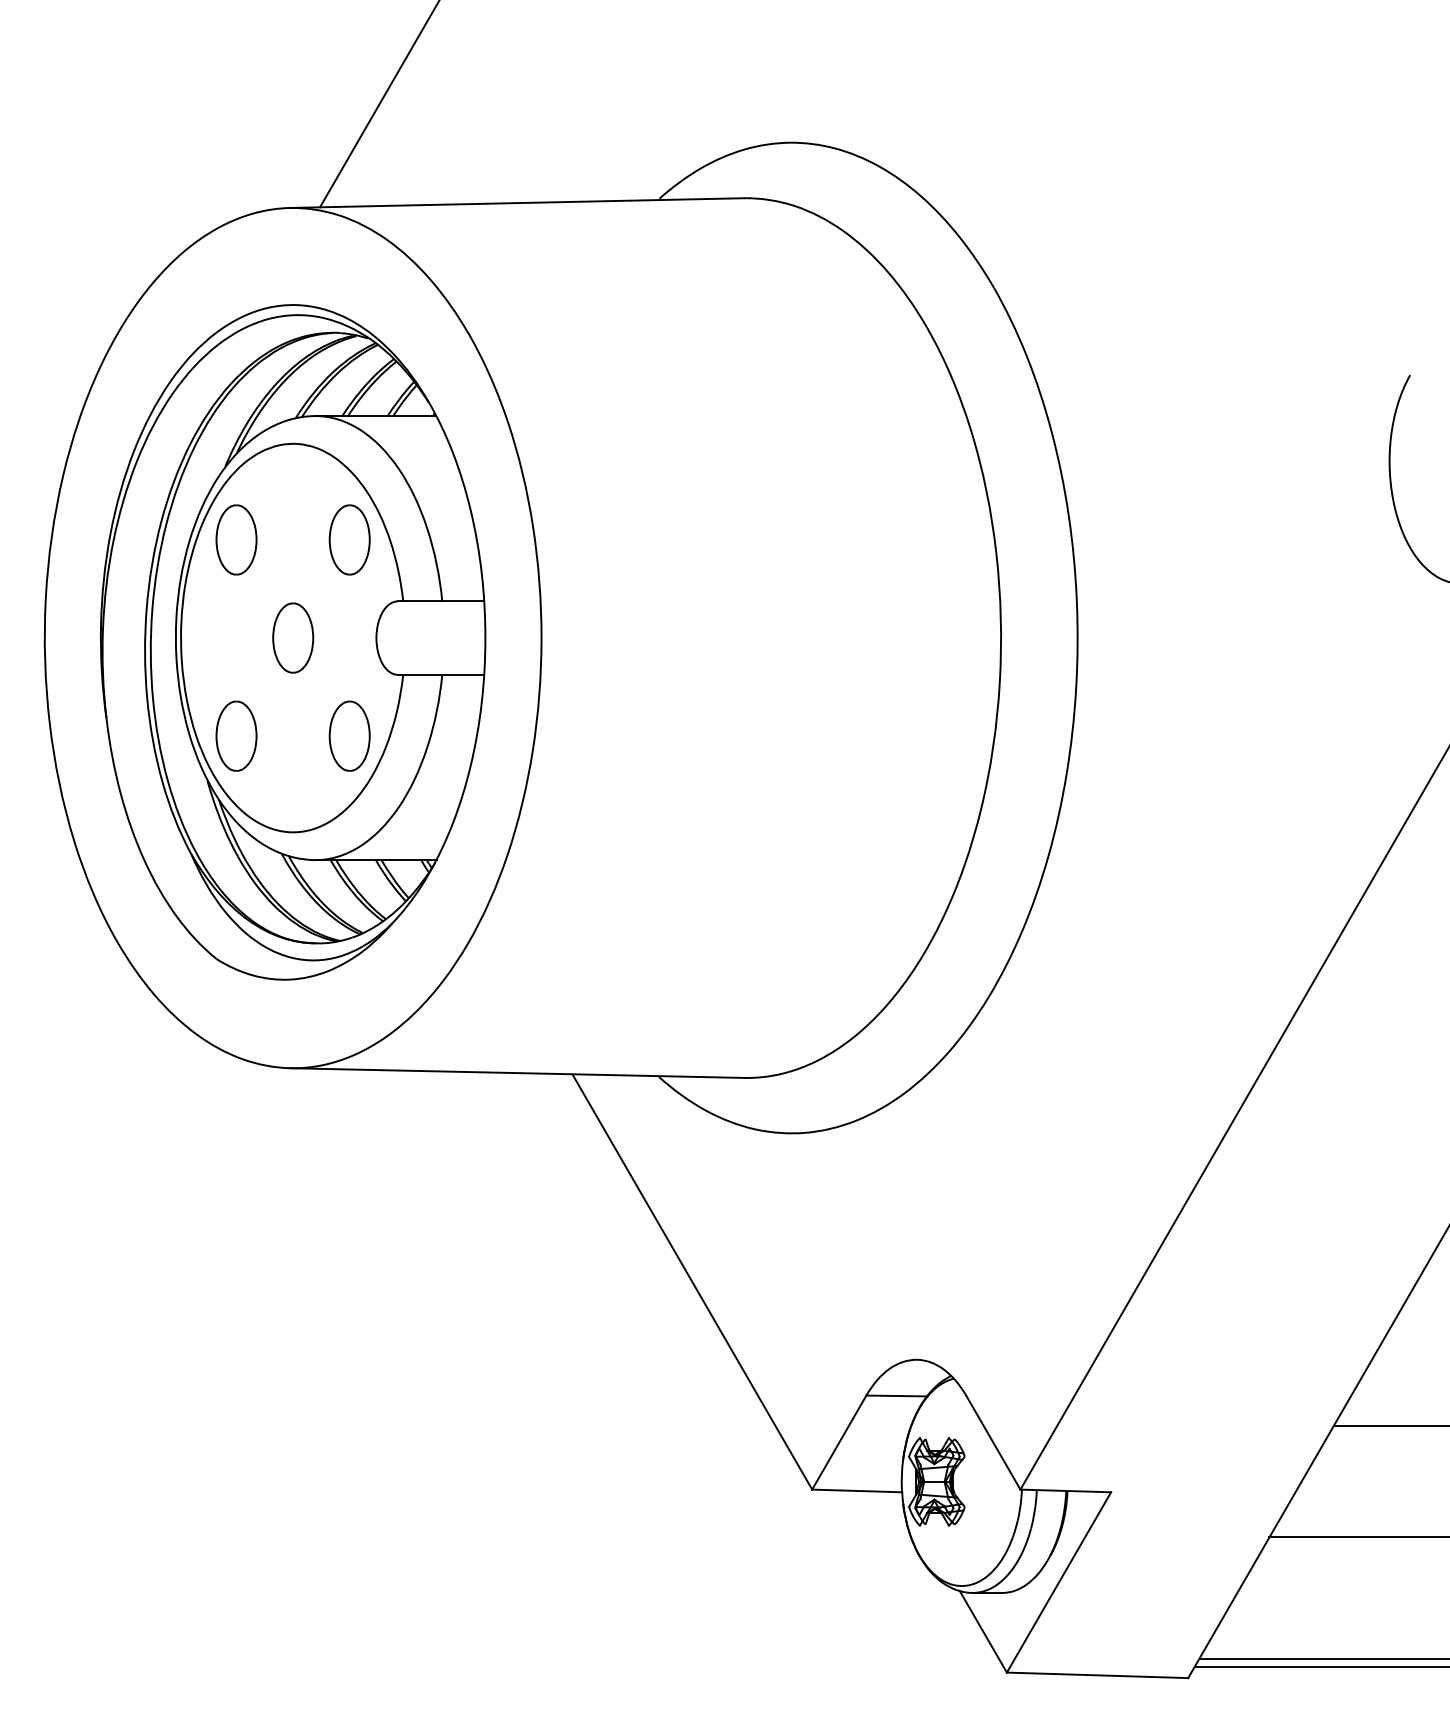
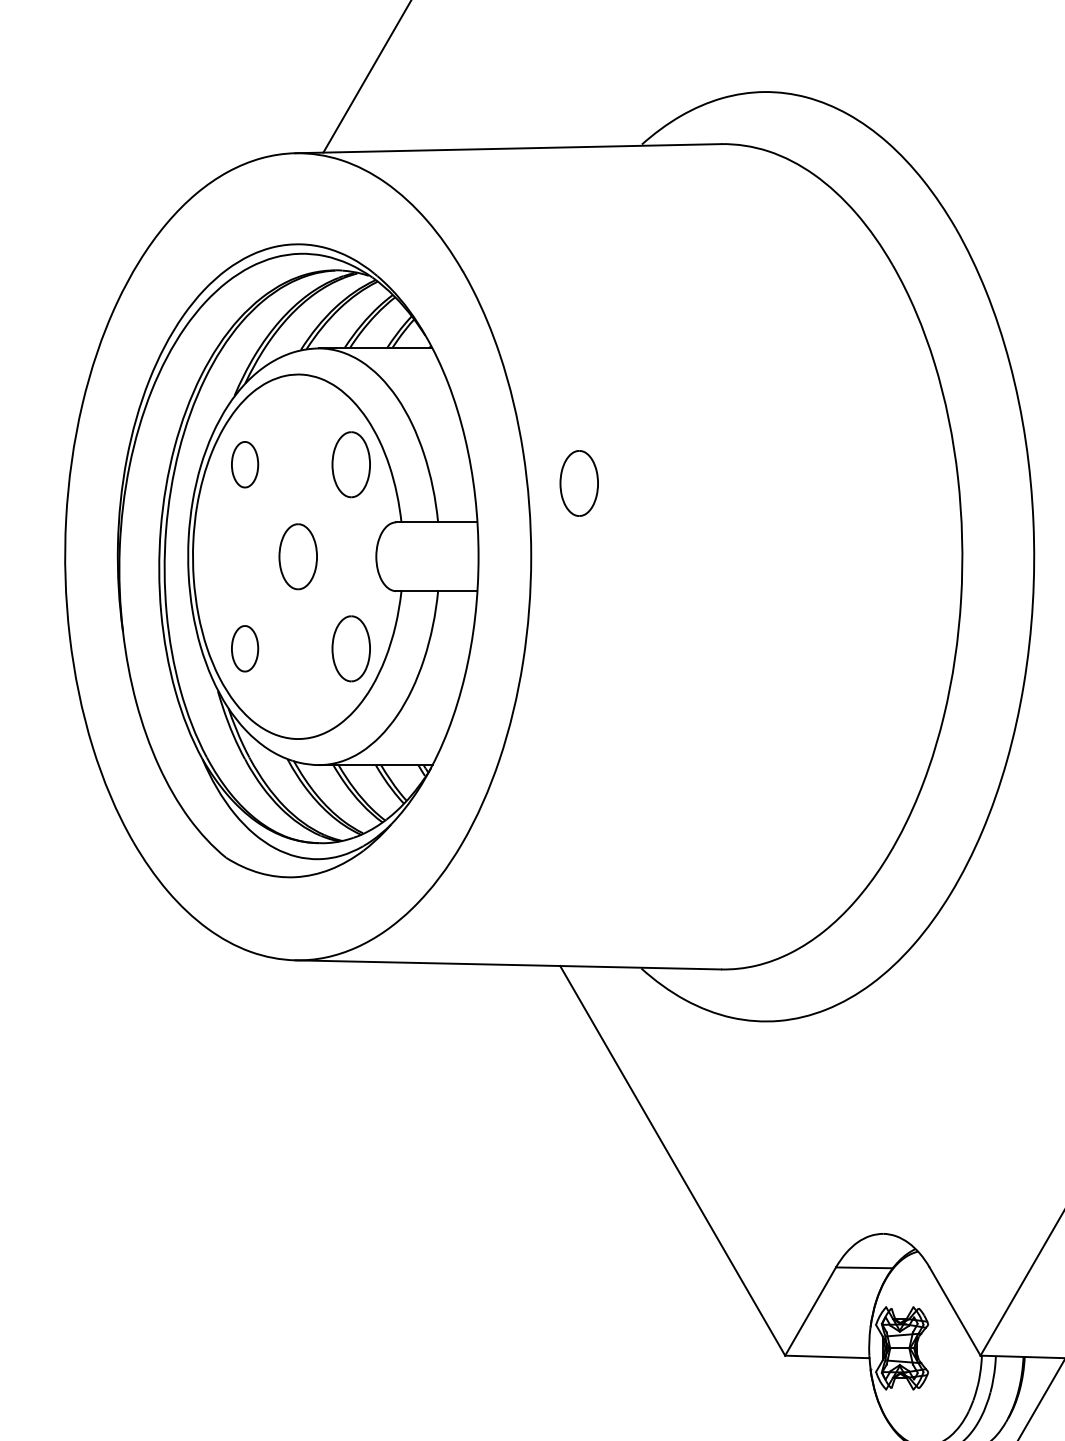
part: (236, 539) -> (245, 464), size x0.7
part: (592, 559) -> (579, 483), added
part: (236, 735) -> (245, 648), size x0.7

